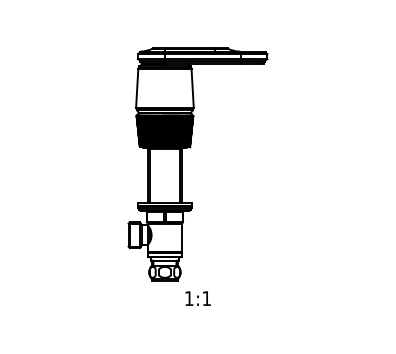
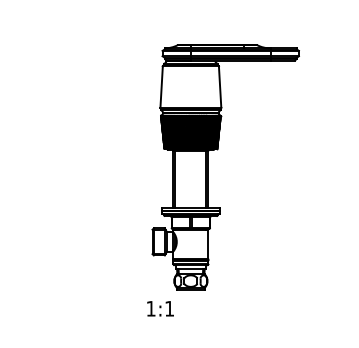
text: (197, 298) -> (159, 308), moved

